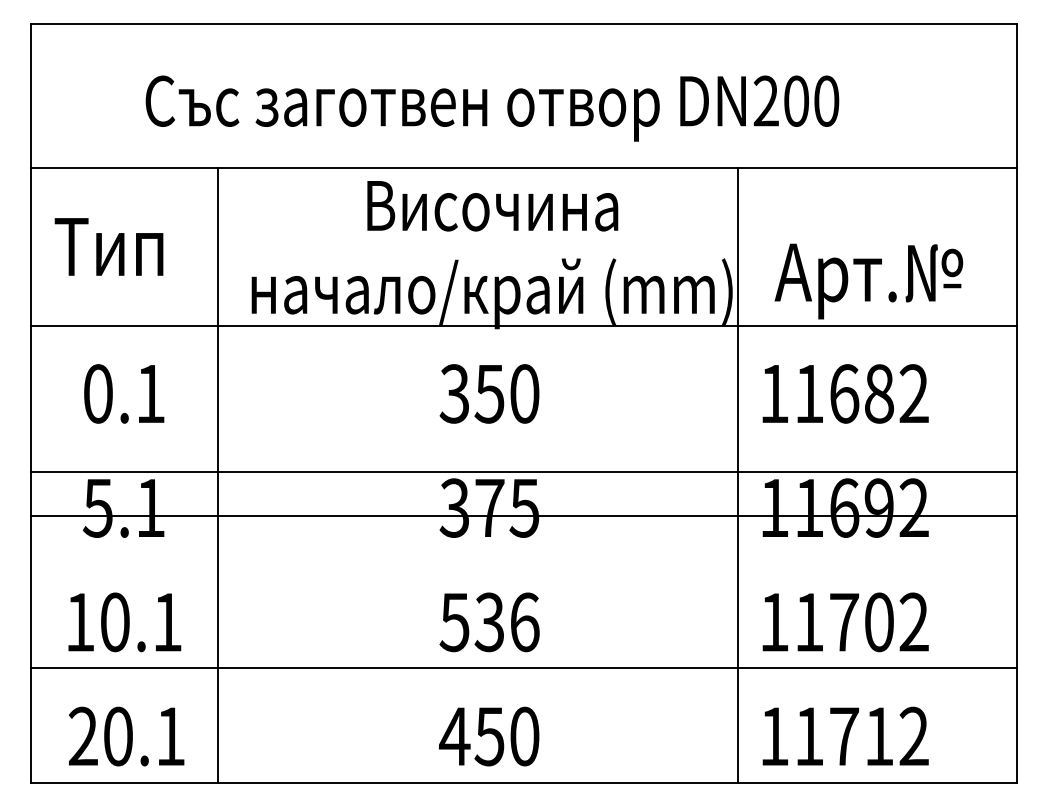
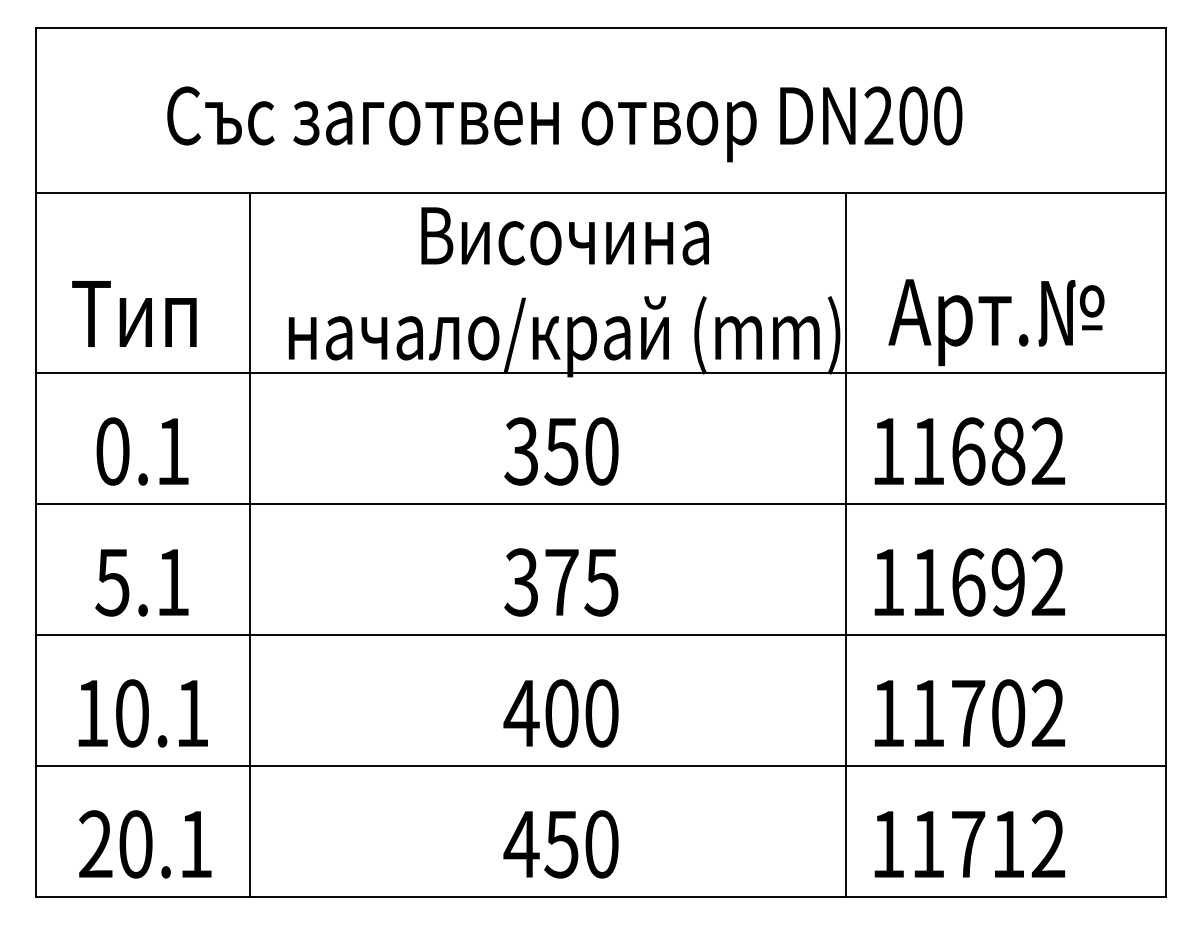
text: (108, 246) -> (133, 313), moved
line: (523, 471) -> (600, 503), moved
line: (523, 516) -> (600, 635), moved
text: (489, 622) -> (561, 713), 536 -> 400

